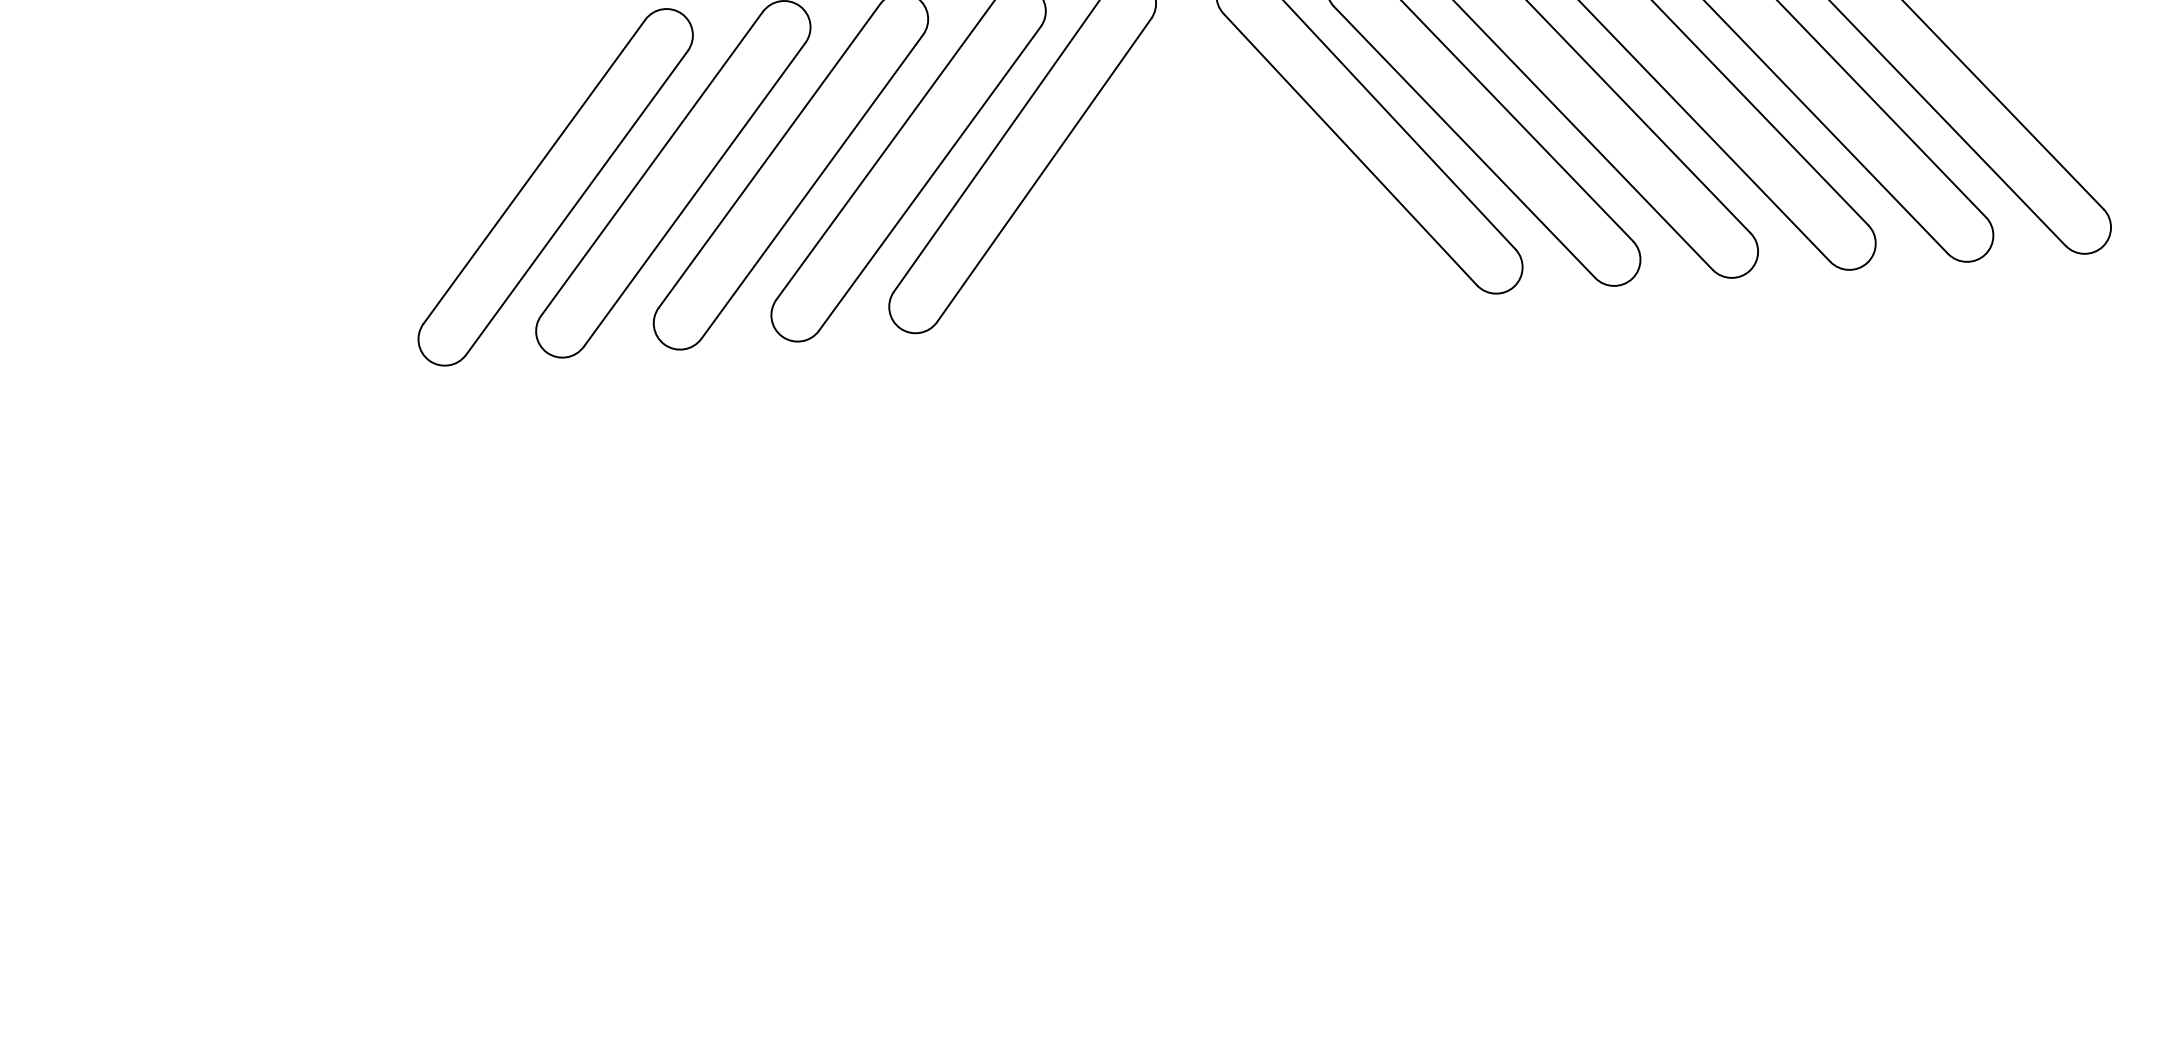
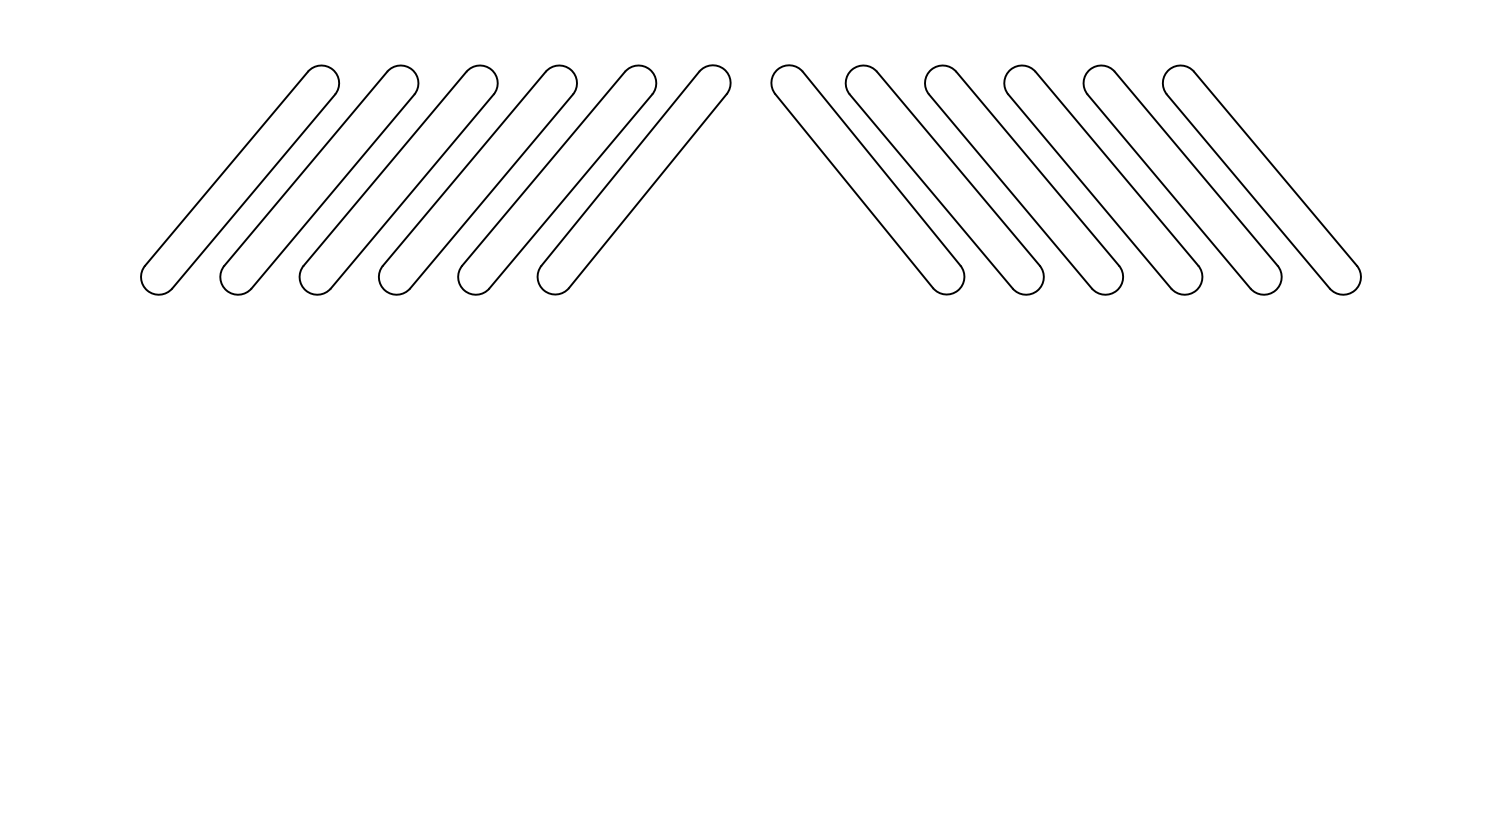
part: (437, 194) -> (239, 179), added

